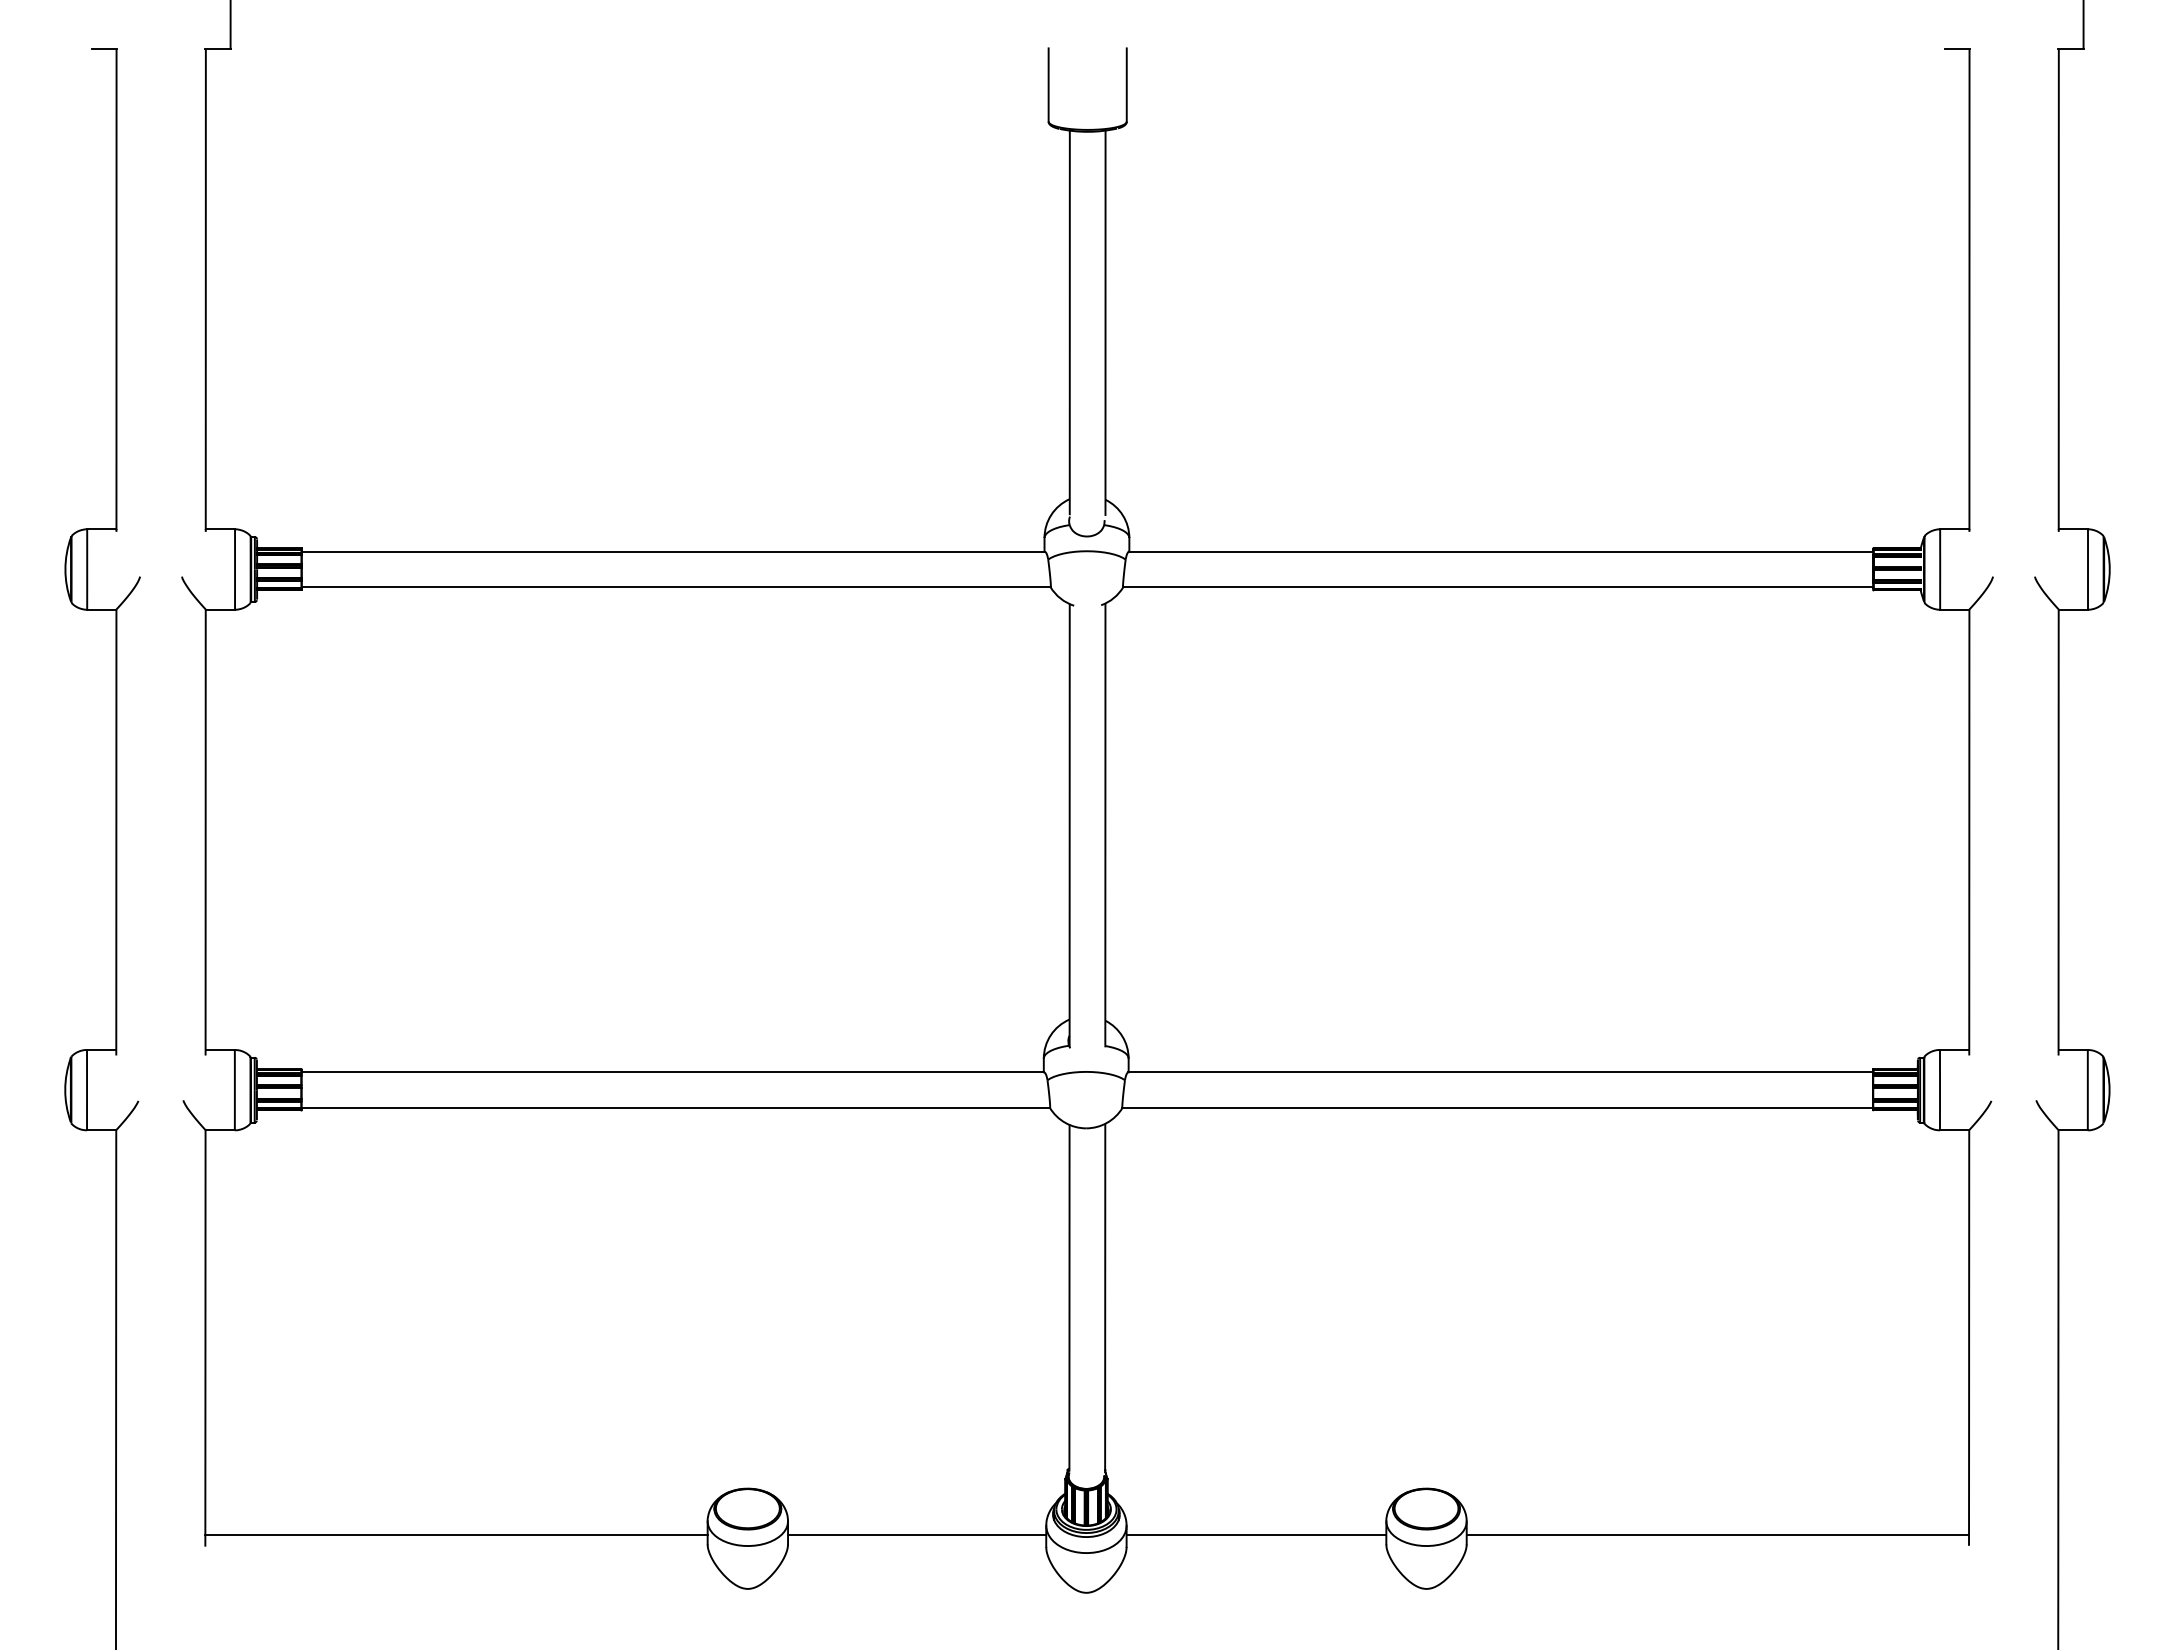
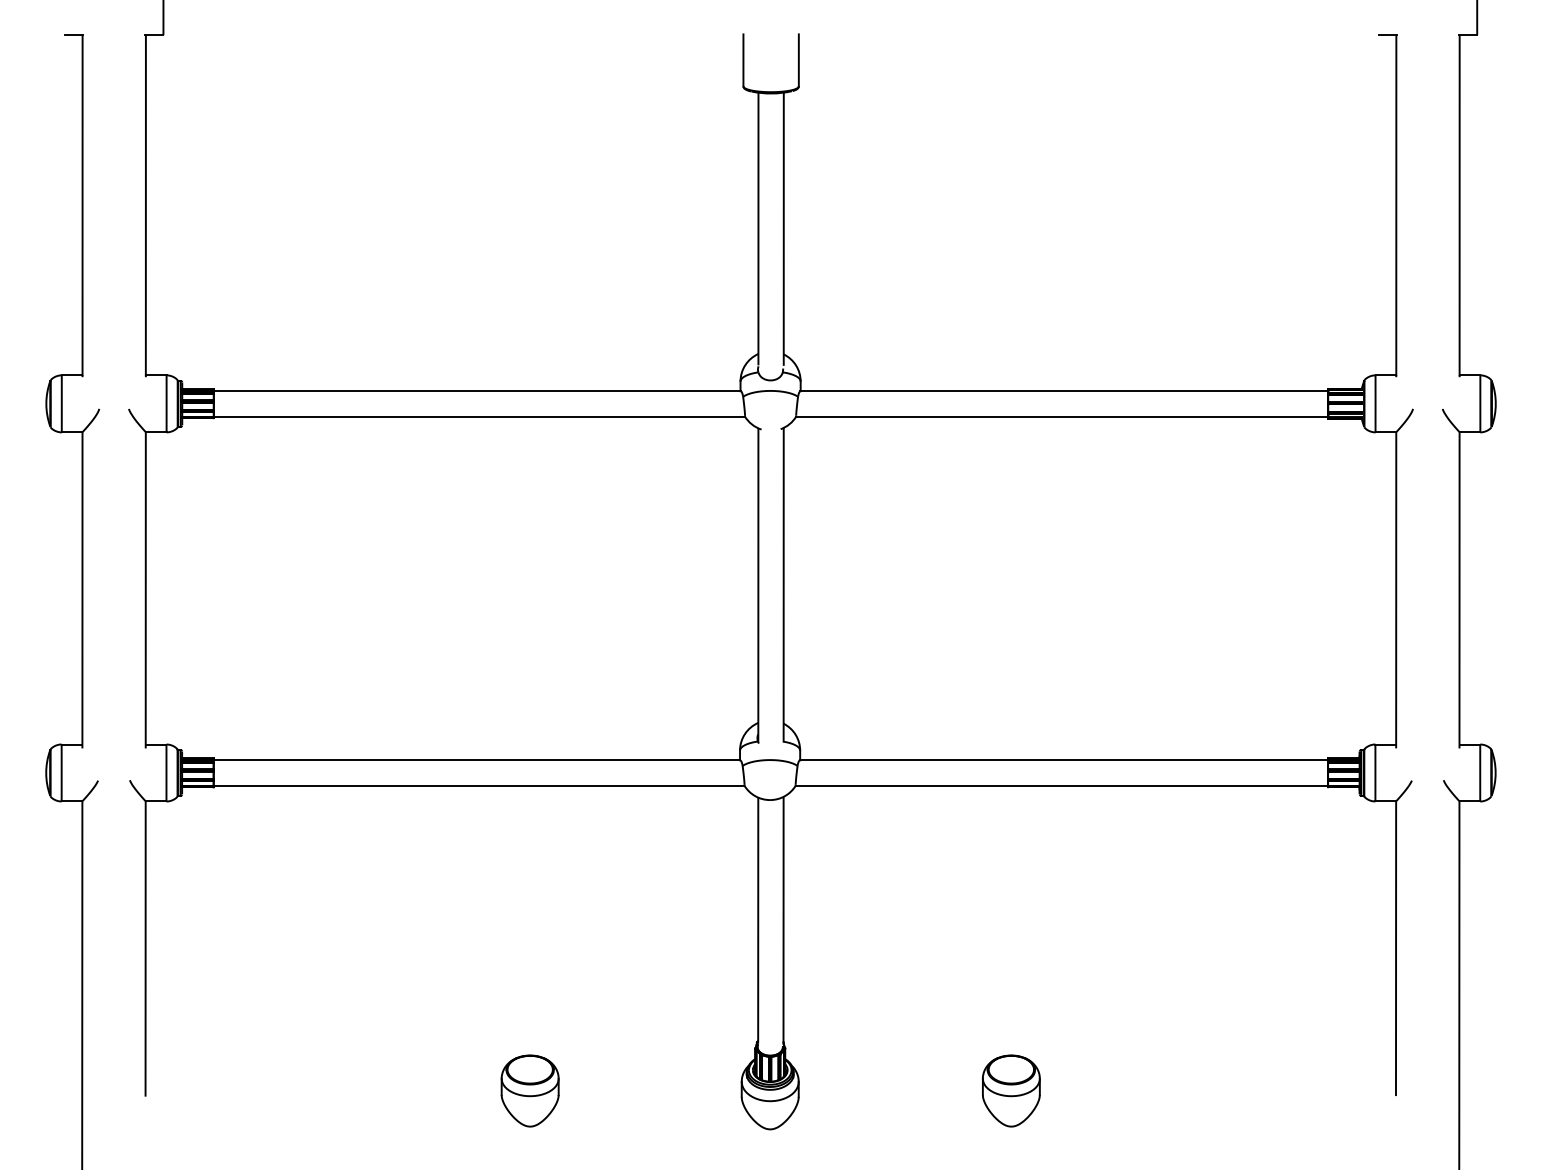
line: (456, 1535) -> (323, 1088), removed
line: (917, 1535) -> (650, 1088), removed
line: (1256, 1535) -> (890, 1088), removed
line: (1717, 1535) -> (1217, 1088), removed

